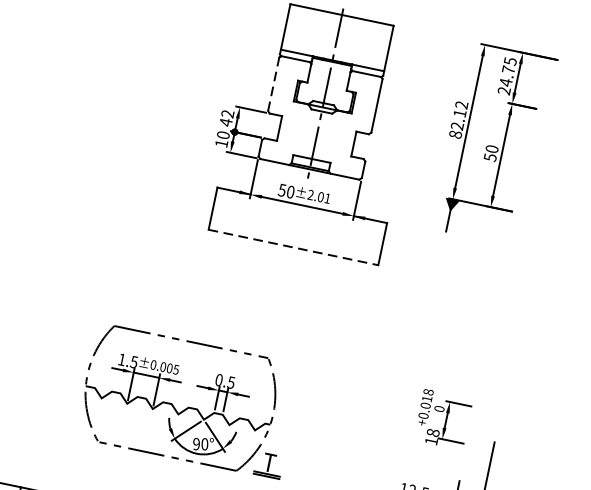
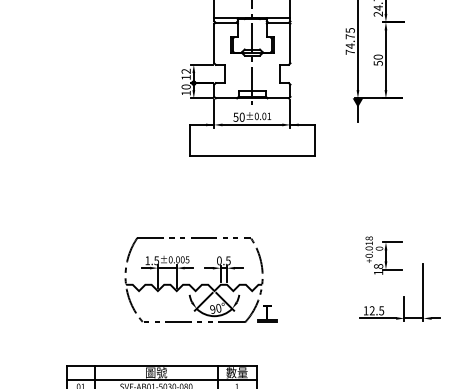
line: (274, 84) -> (214, 43), dashed -> solid
text: (457, 119) -> (349, 41), 82.12 -> 74.75
text: (225, 122) -> (185, 77), 42 -> 12
text: (310, 195) -> (256, 116), ±2.01 -> ±0.01
line: (293, 248) -> (252, 156), dashed -> solid

